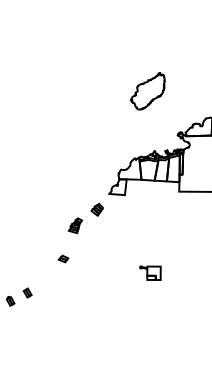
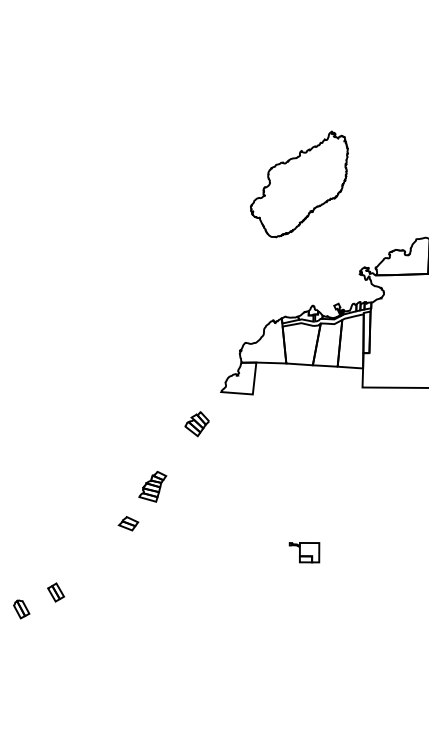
part: (147, 91) -> (298, 184), size x1.43
part: (75, 225) -> (152, 486), moved
part: (150, 273) -> (304, 552), size x0.71

